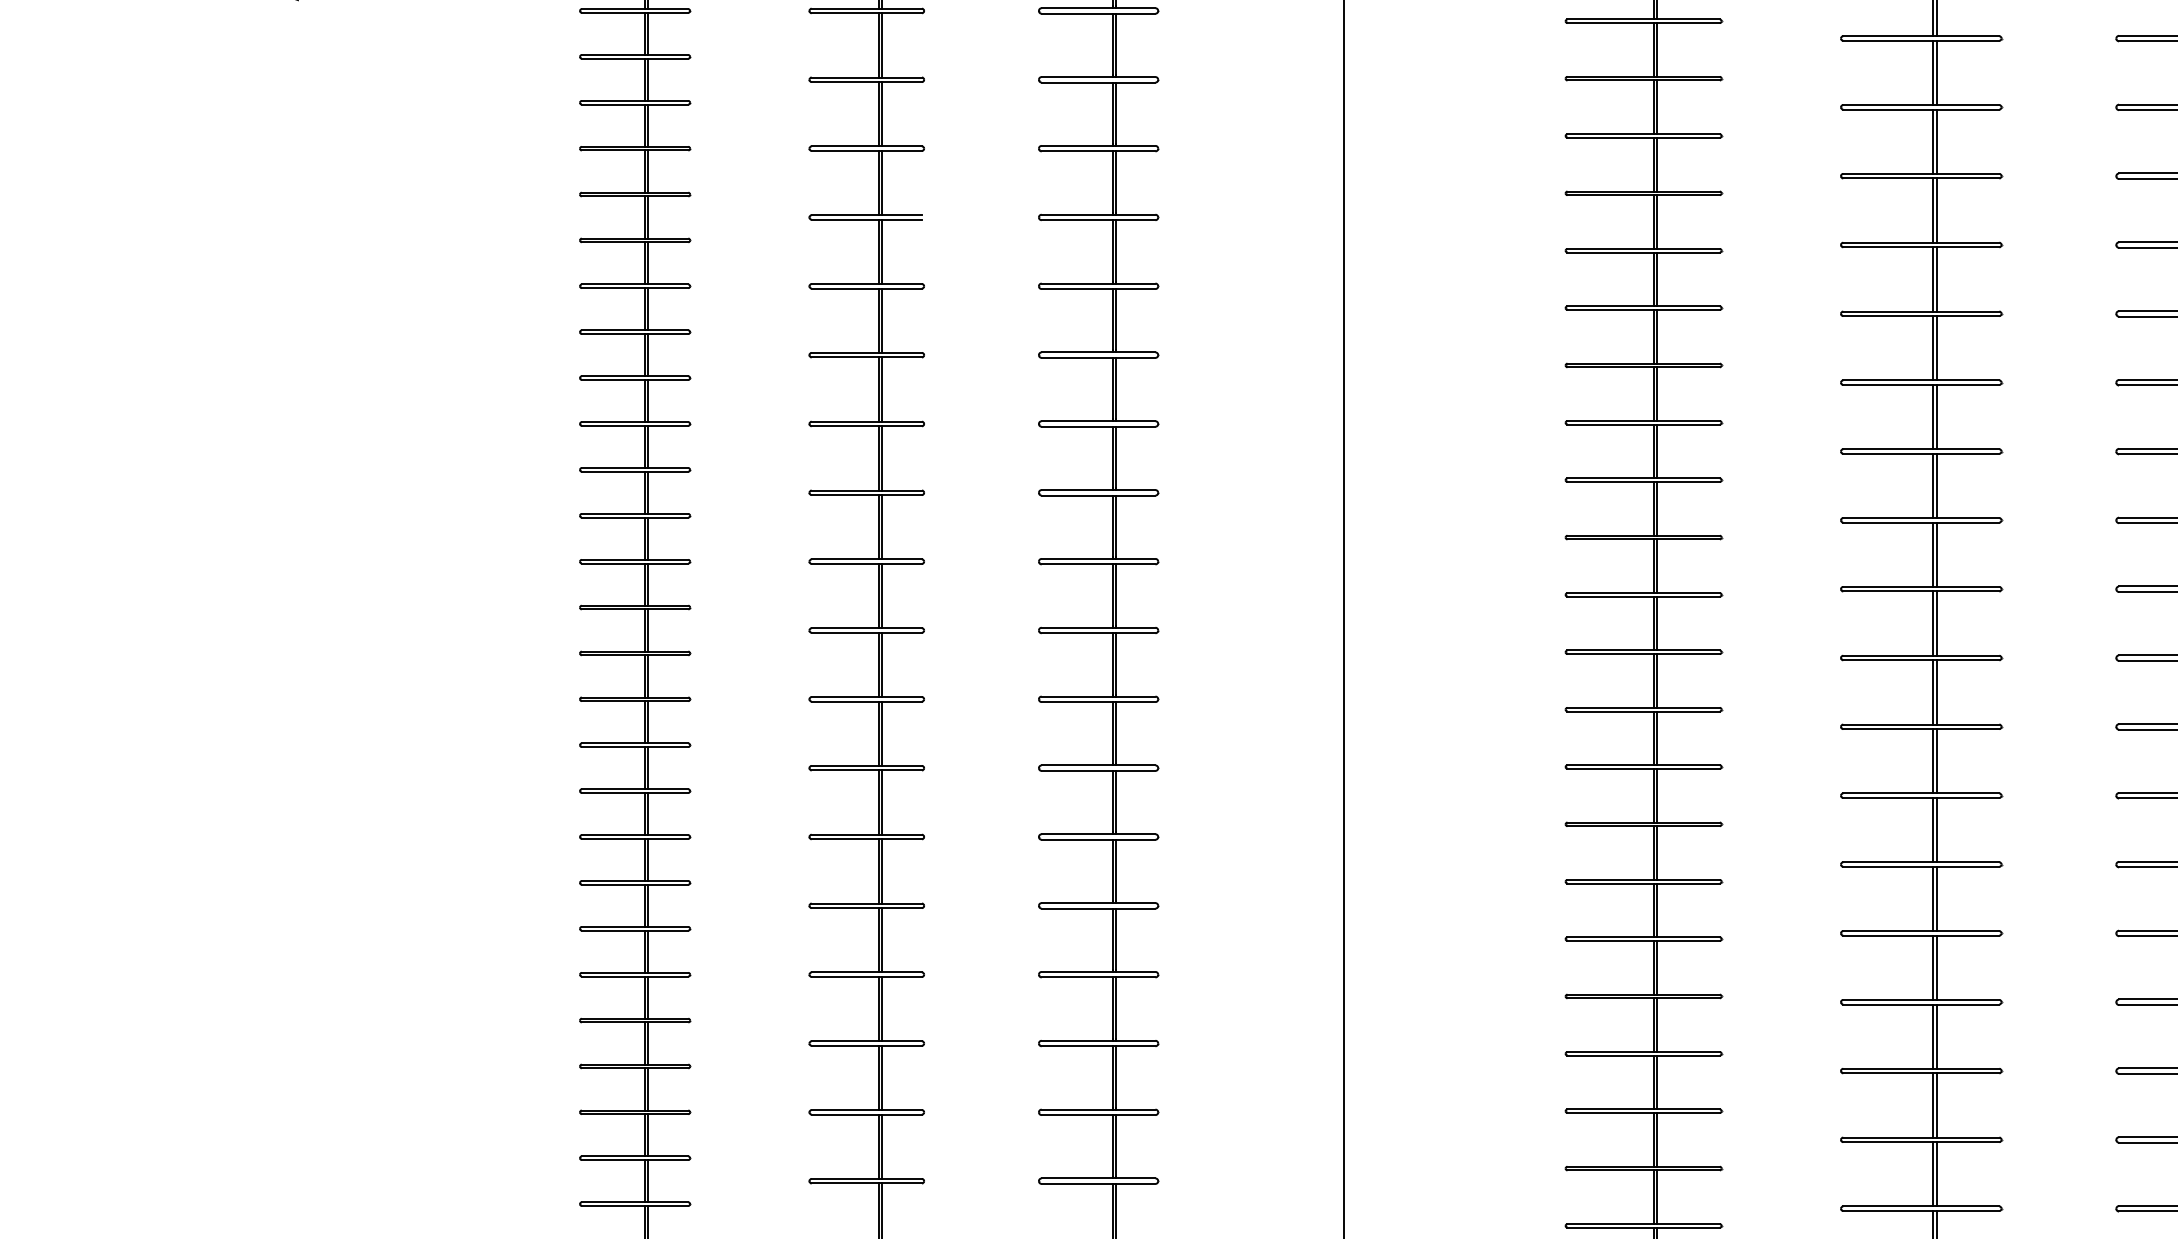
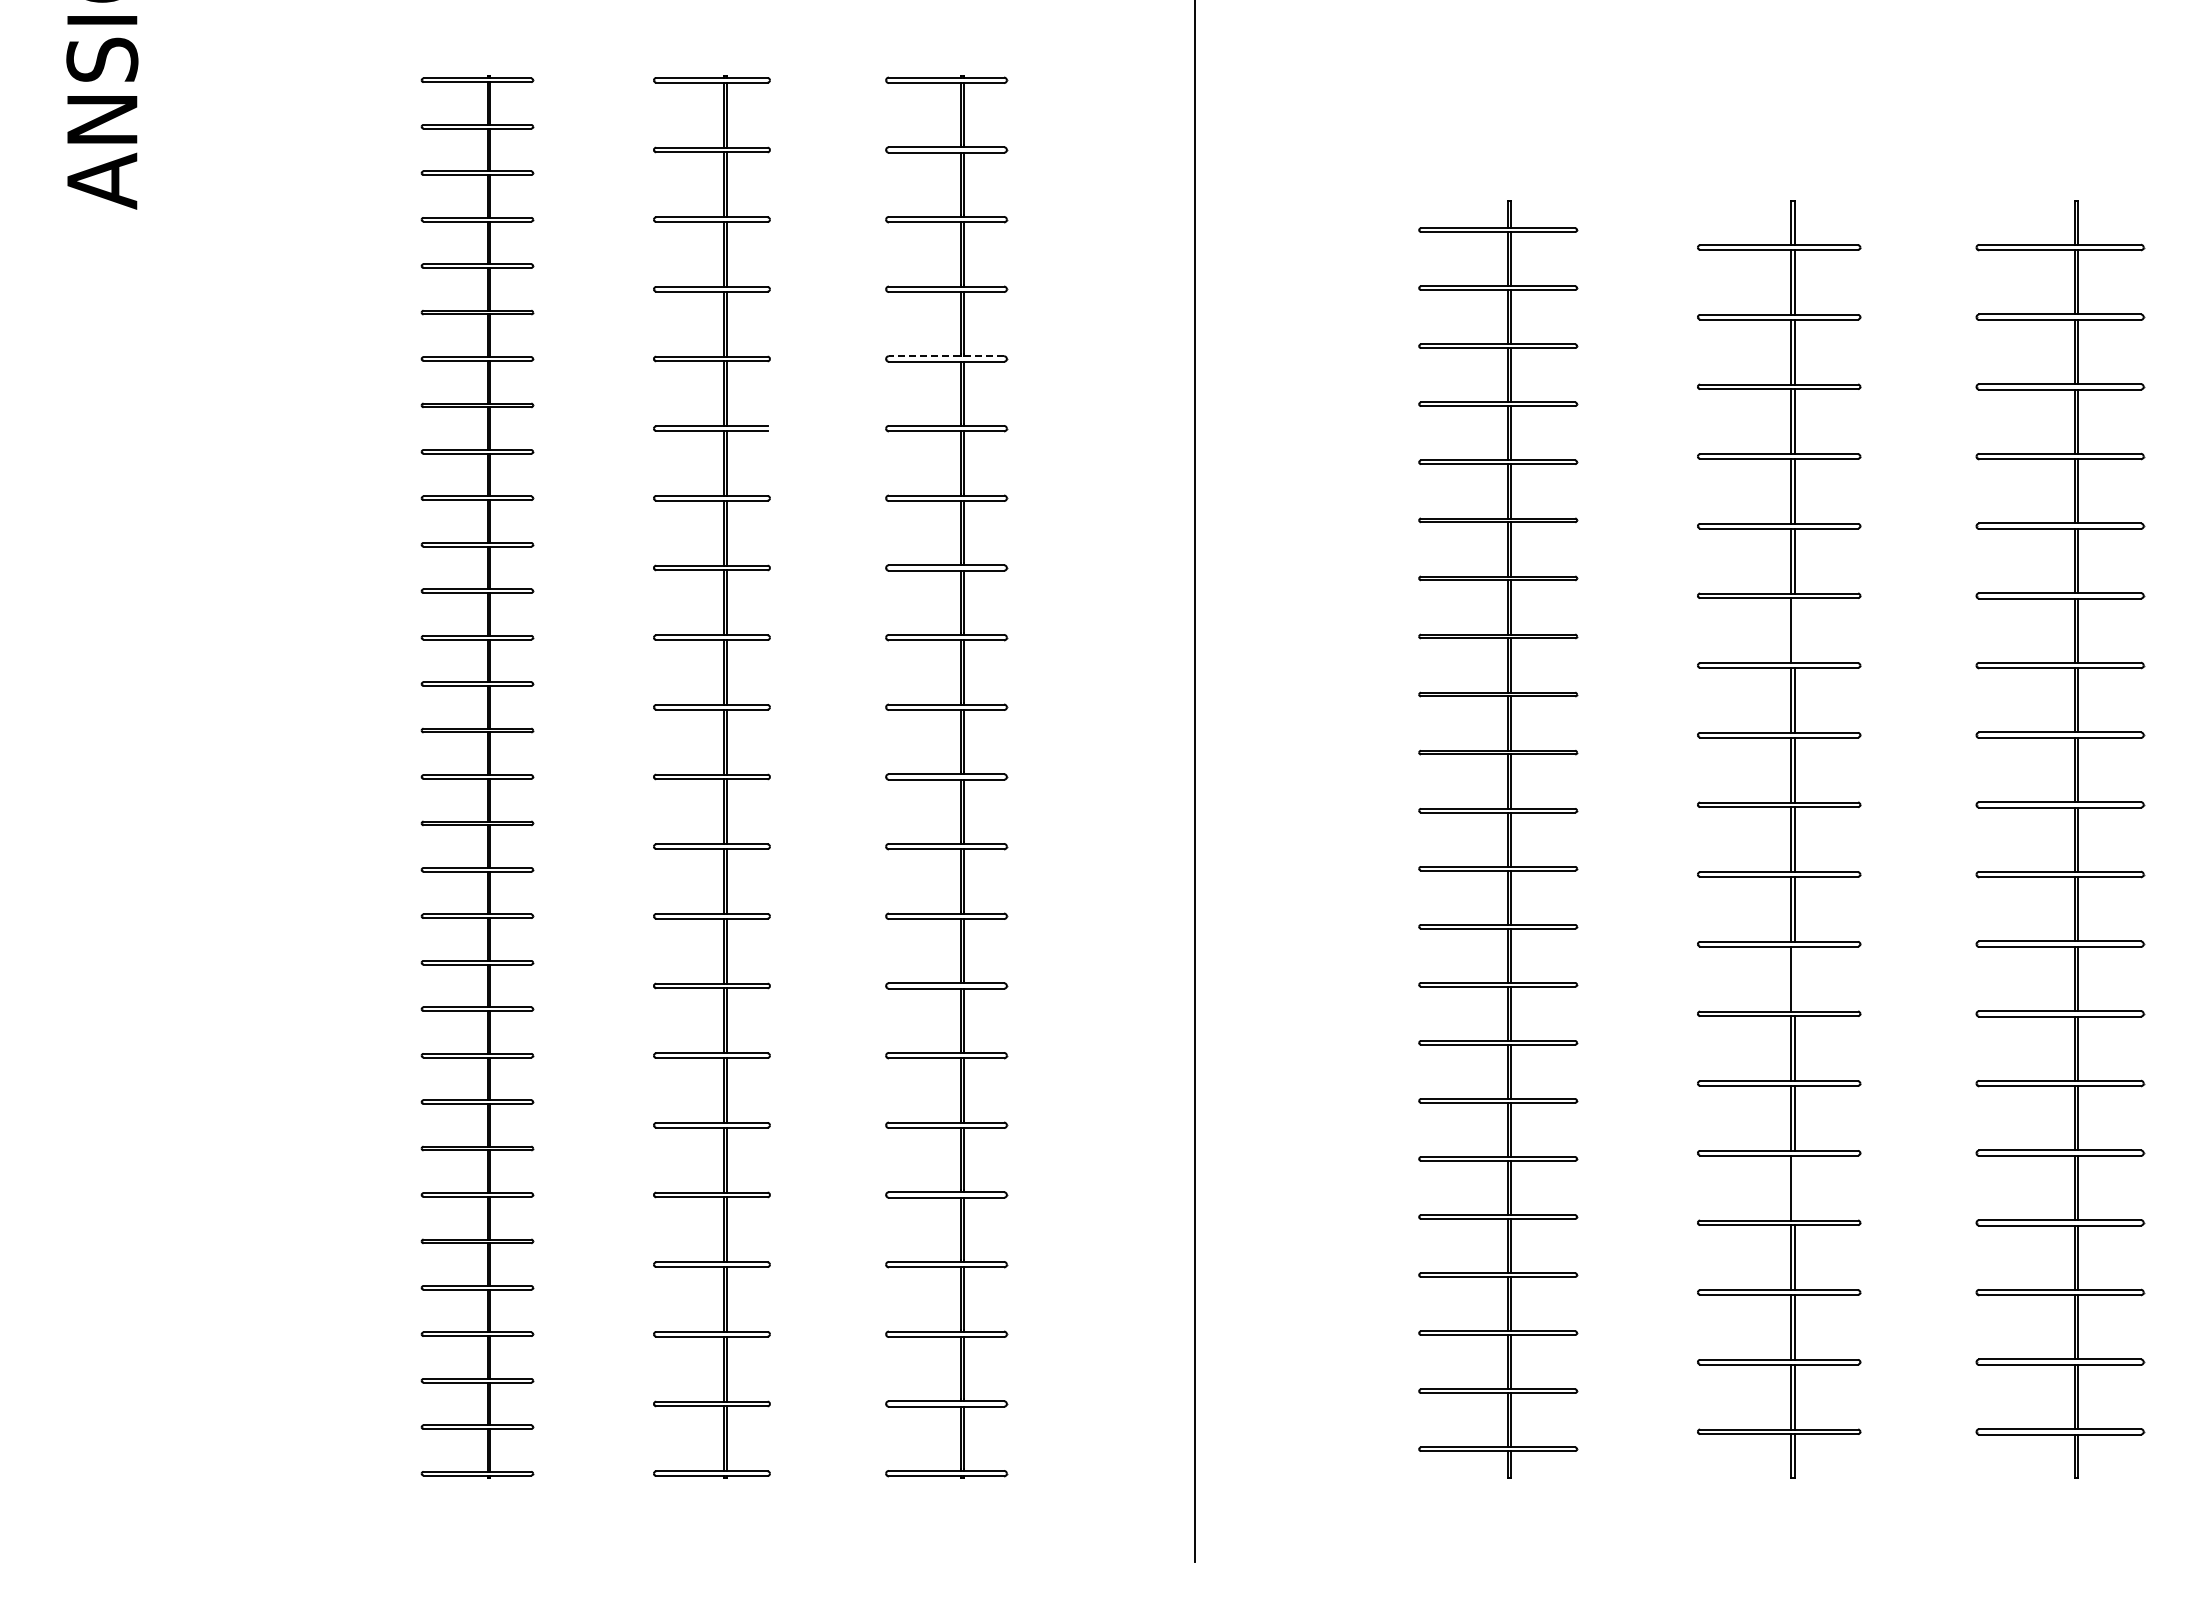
line: (1098, 146) -> (946, 356), solid -> dashed
line: (1936, 416) -> (1794, 630), removed
line: (1936, 760) -> (1794, 978), removed
line: (1936, 967) -> (1794, 1187), removed

